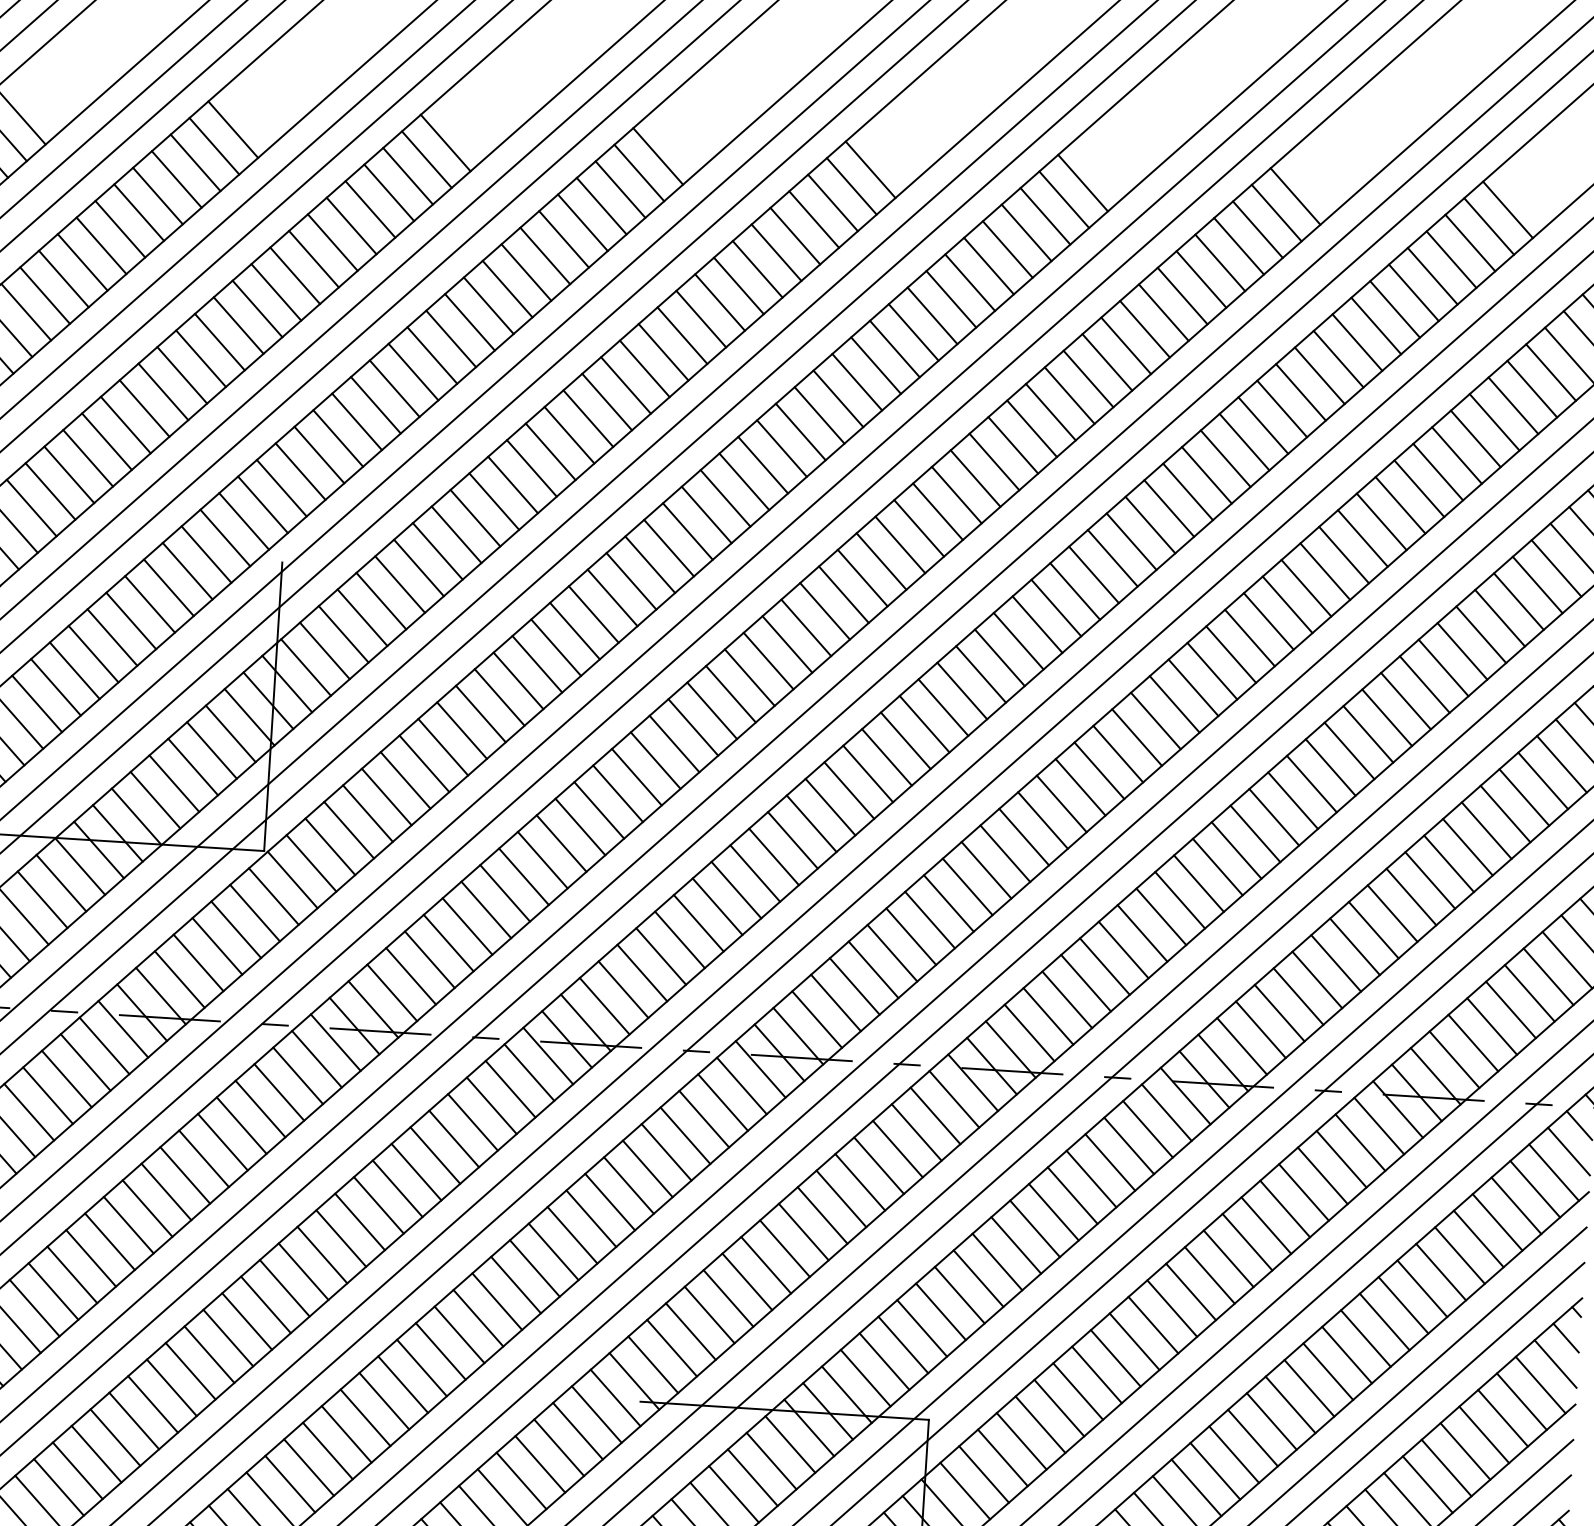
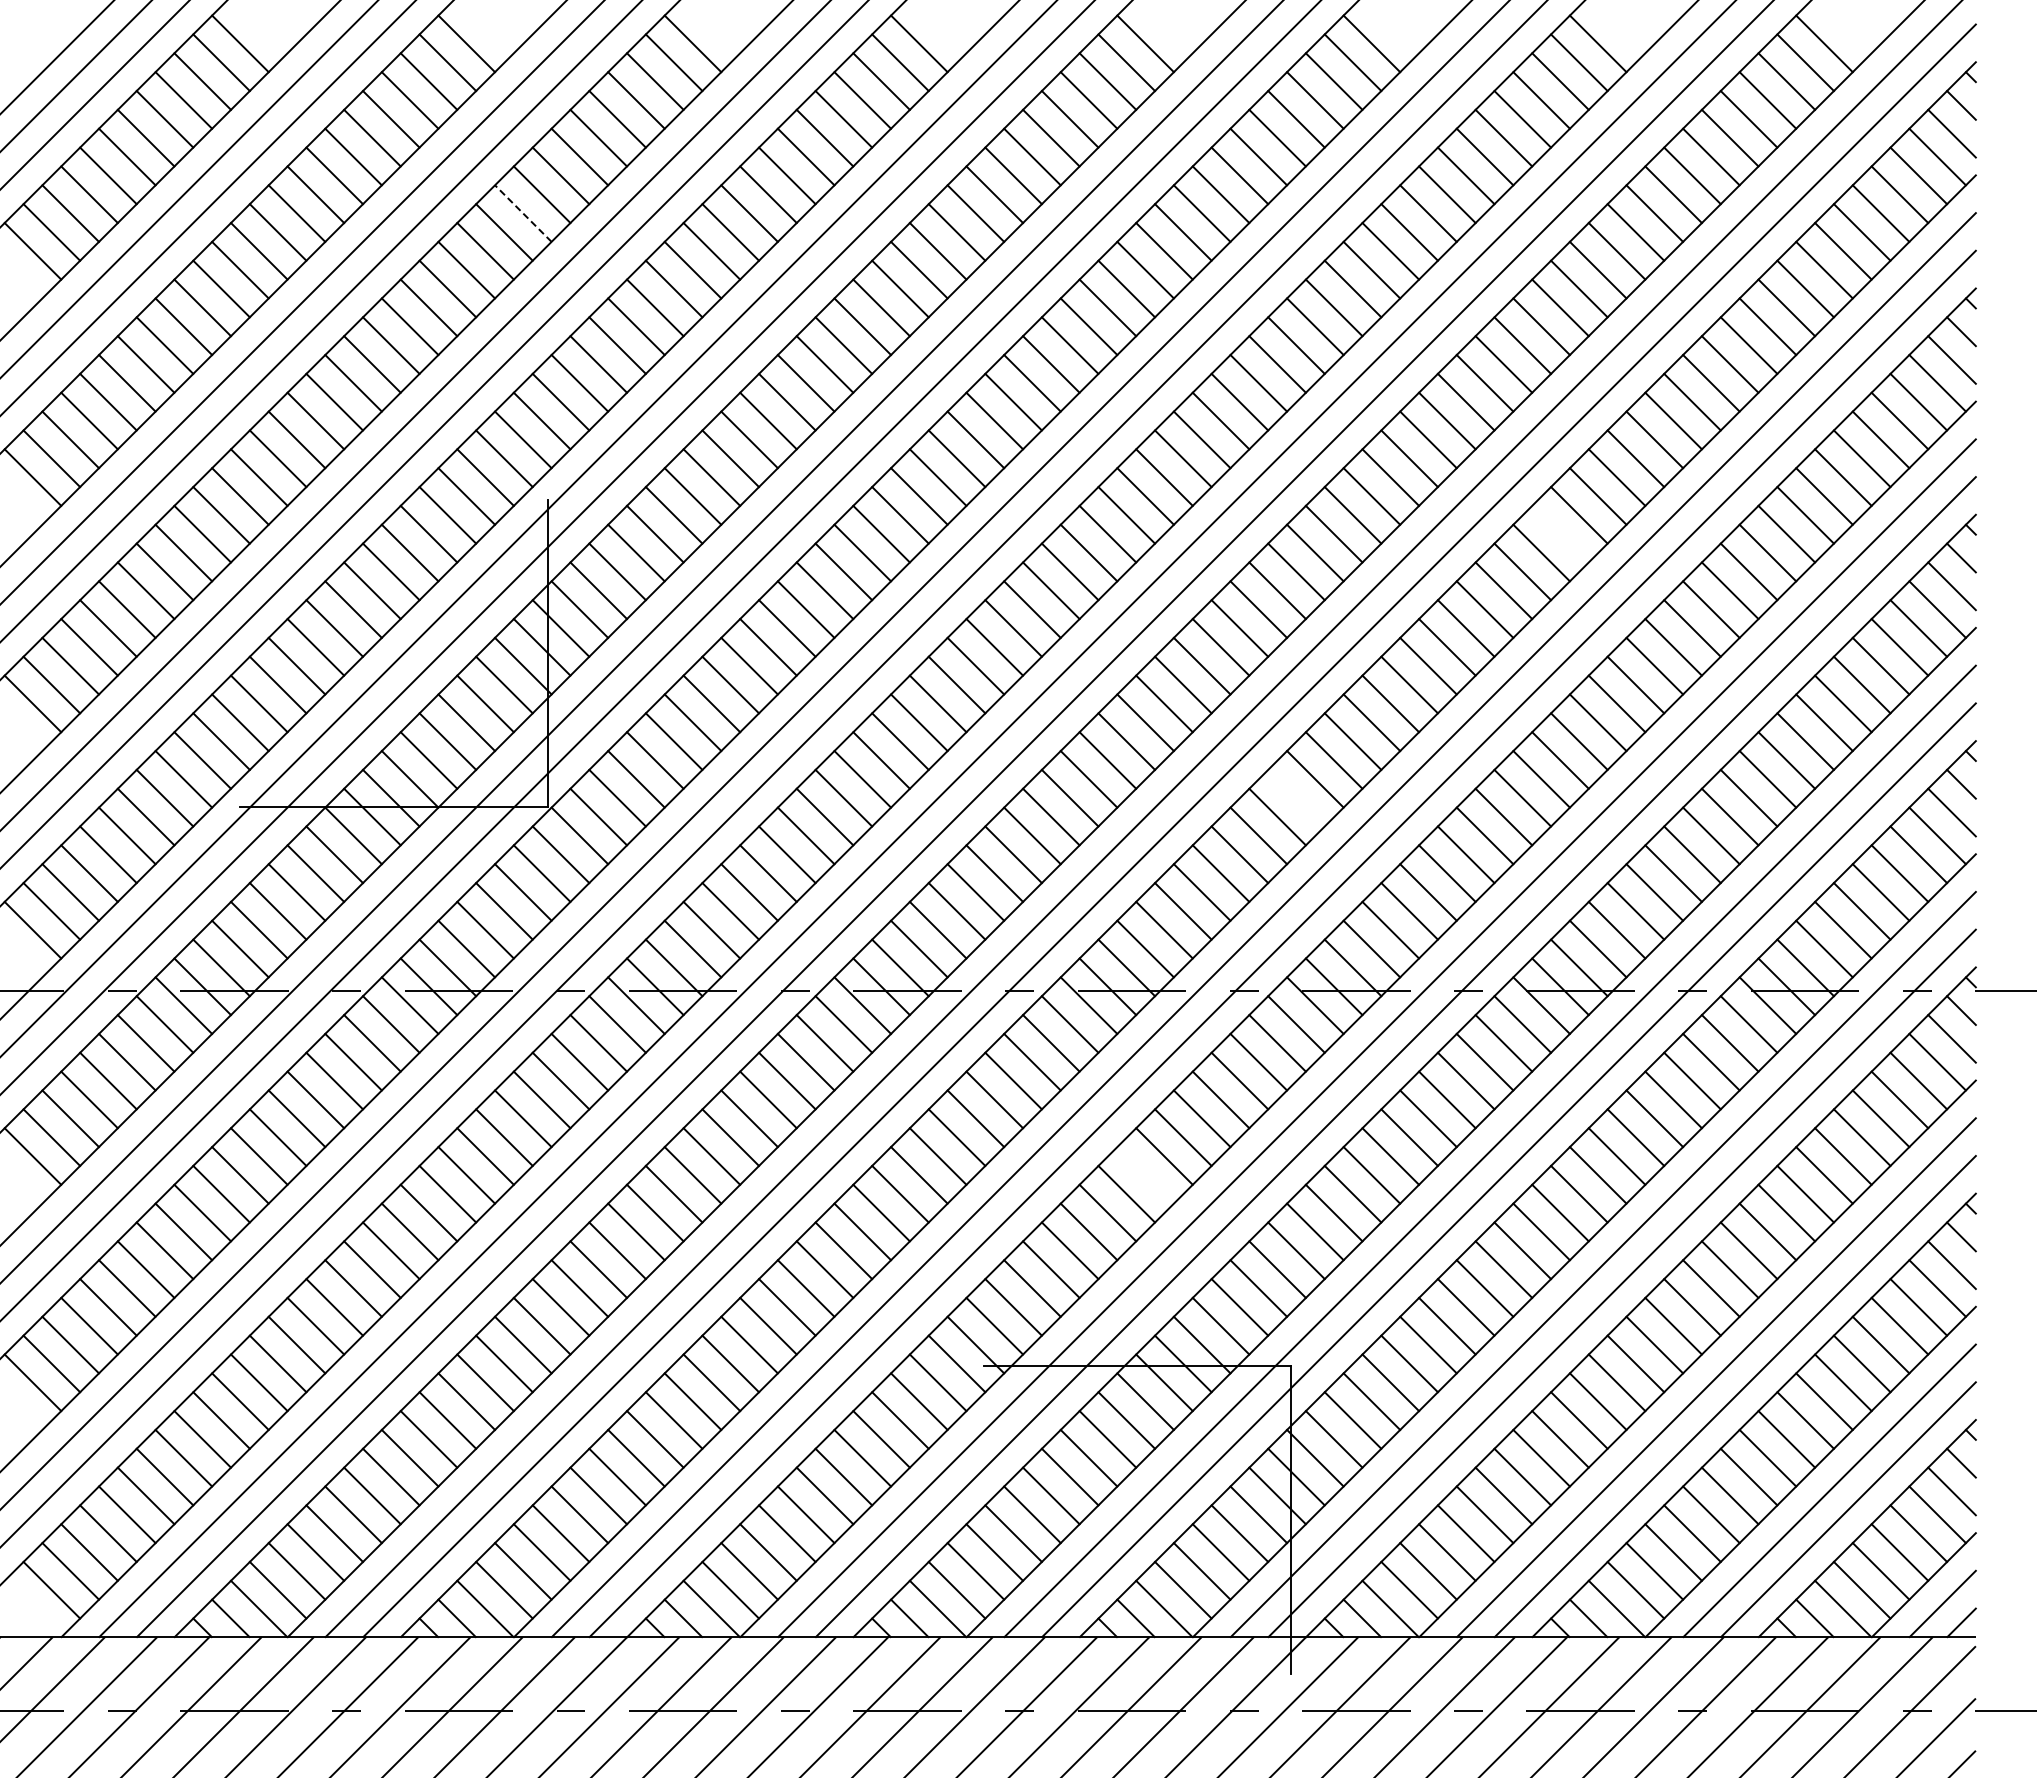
line: (275, 292) -> (522, 213), solid -> dashed
line: (1231, 653) -> (1560, 533), removed
line: (967, 886) -> (1296, 797), removed
line: (803, 1232) -> (1145, 1175), removed

